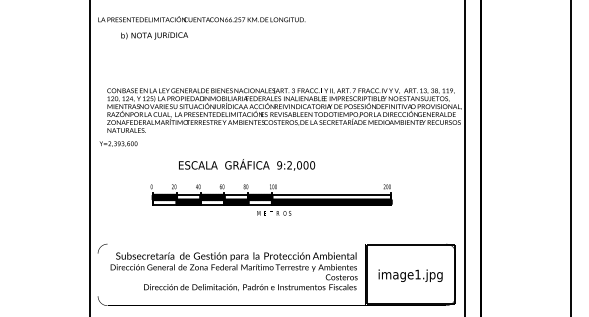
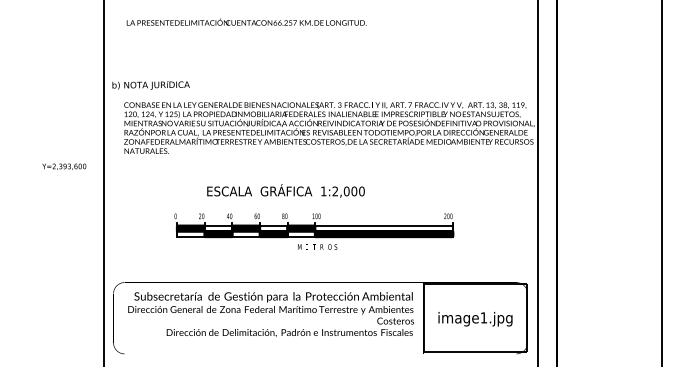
text: (201, 18) -> (246, 21), moved
text: (154, 35) -> (150, 85), moved
text: (118, 143) -> (64, 166), moved
text: (279, 165) -> (323, 191), 9:2,000 -> 1:2,000

